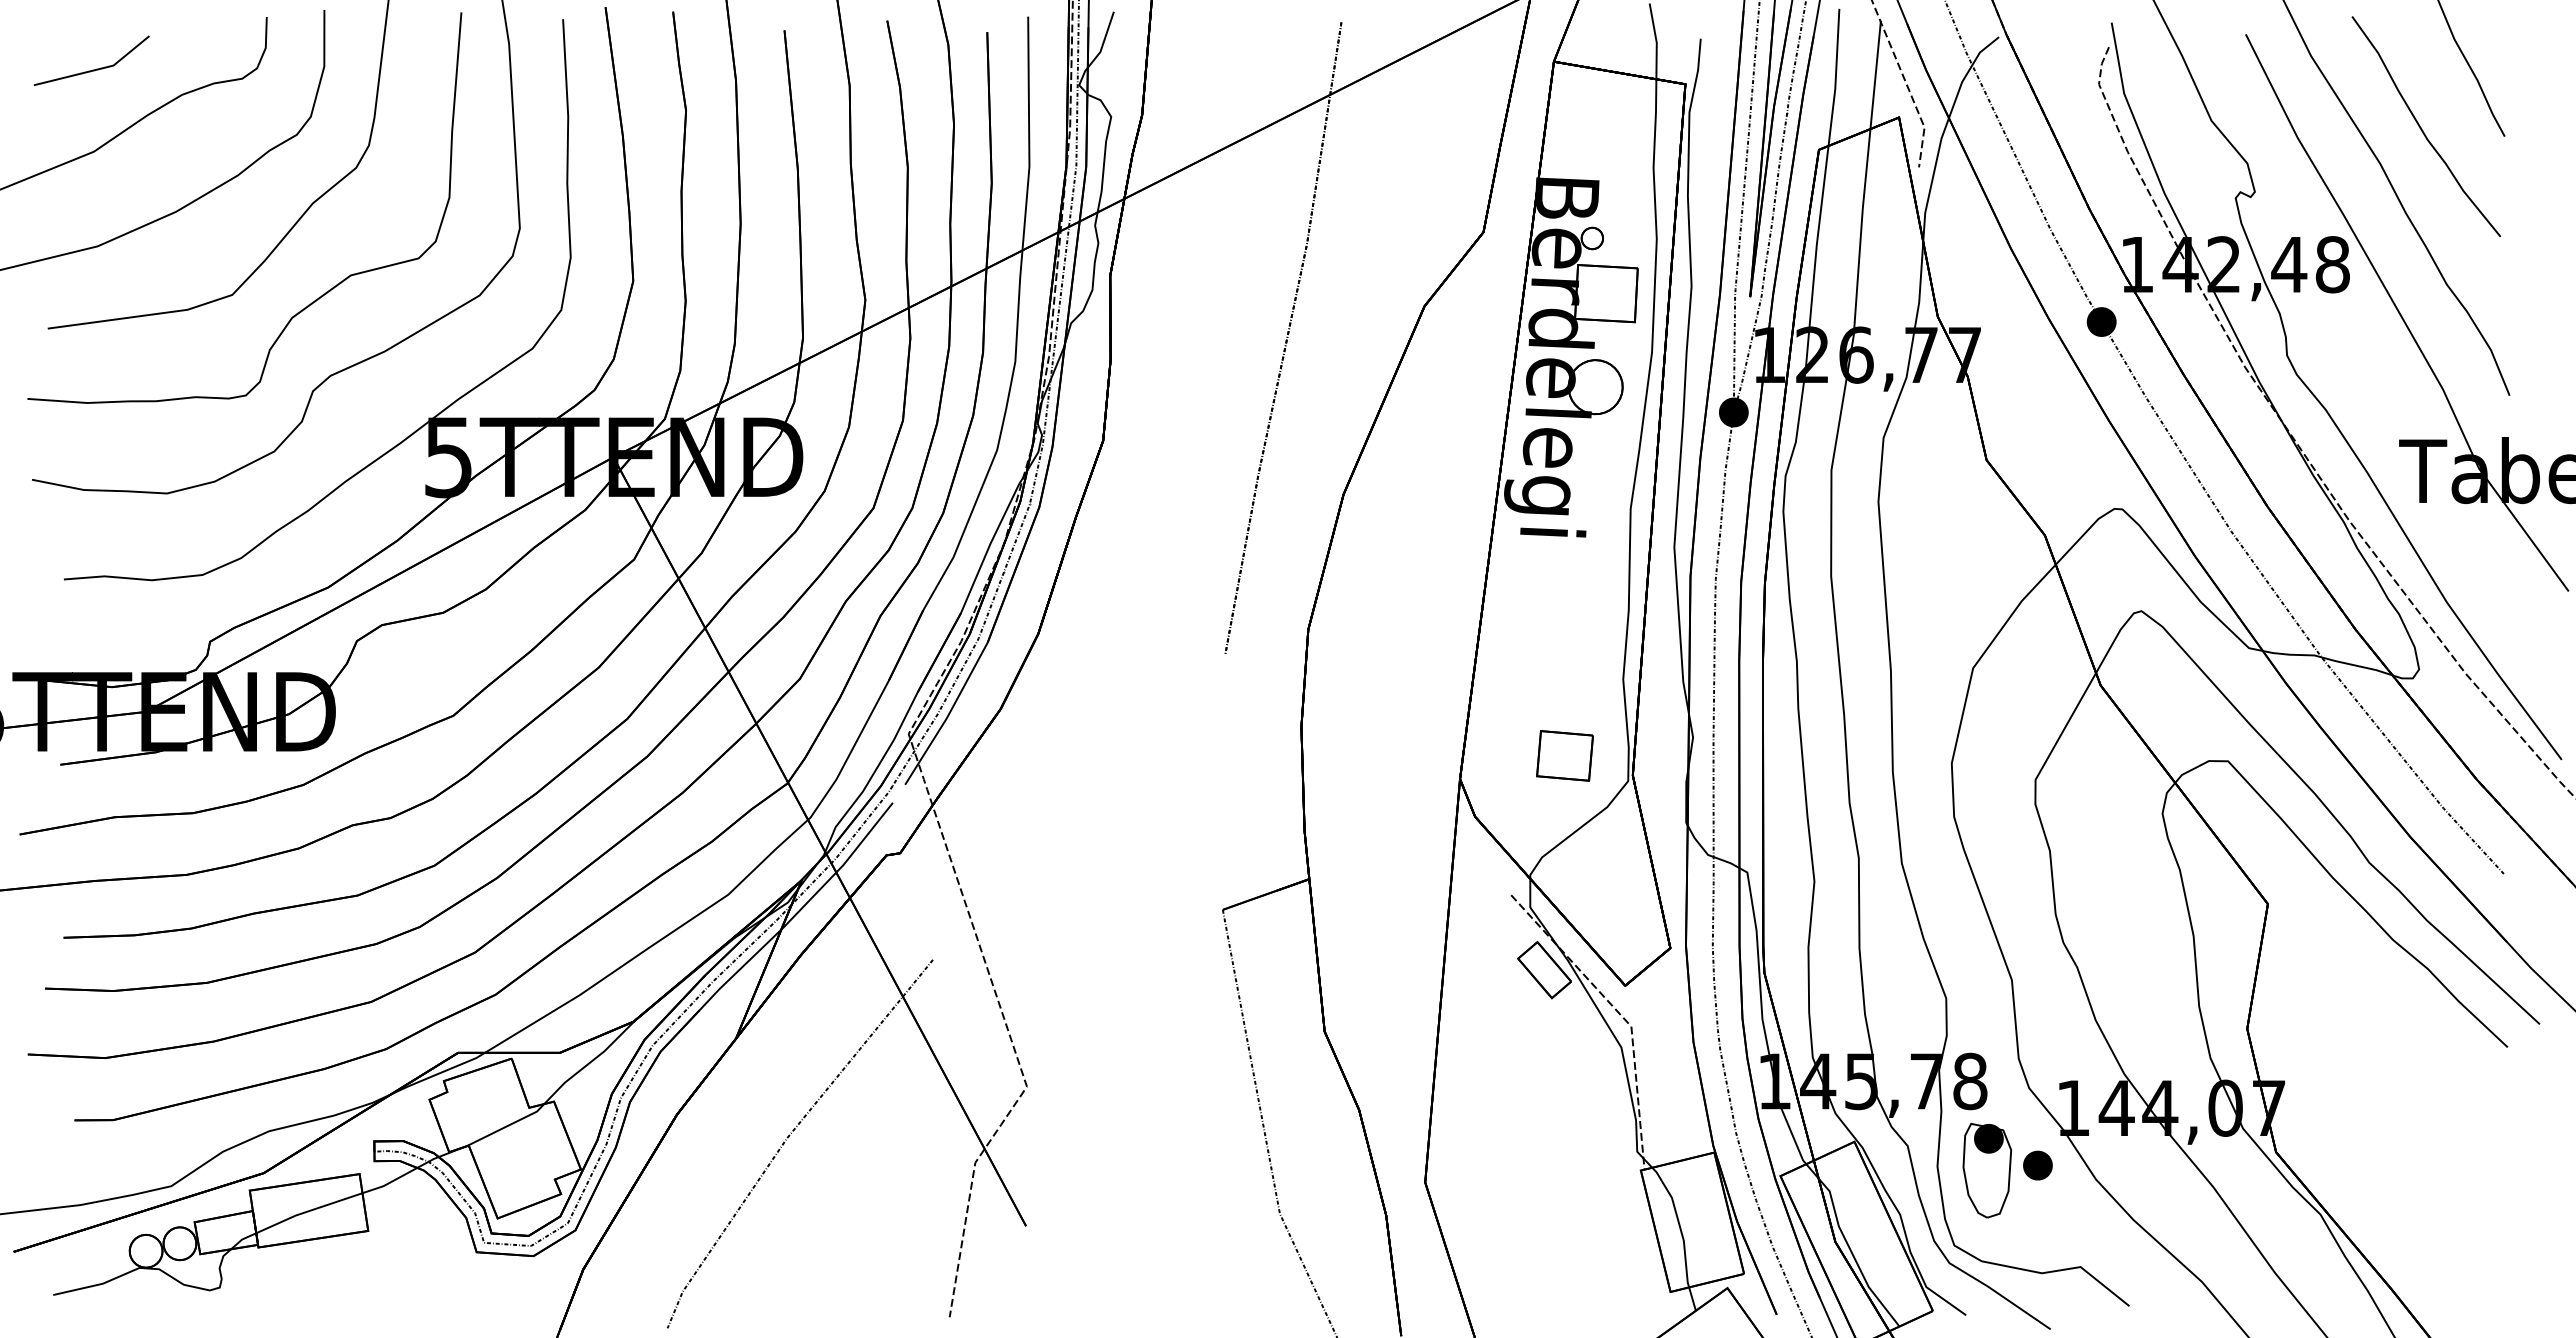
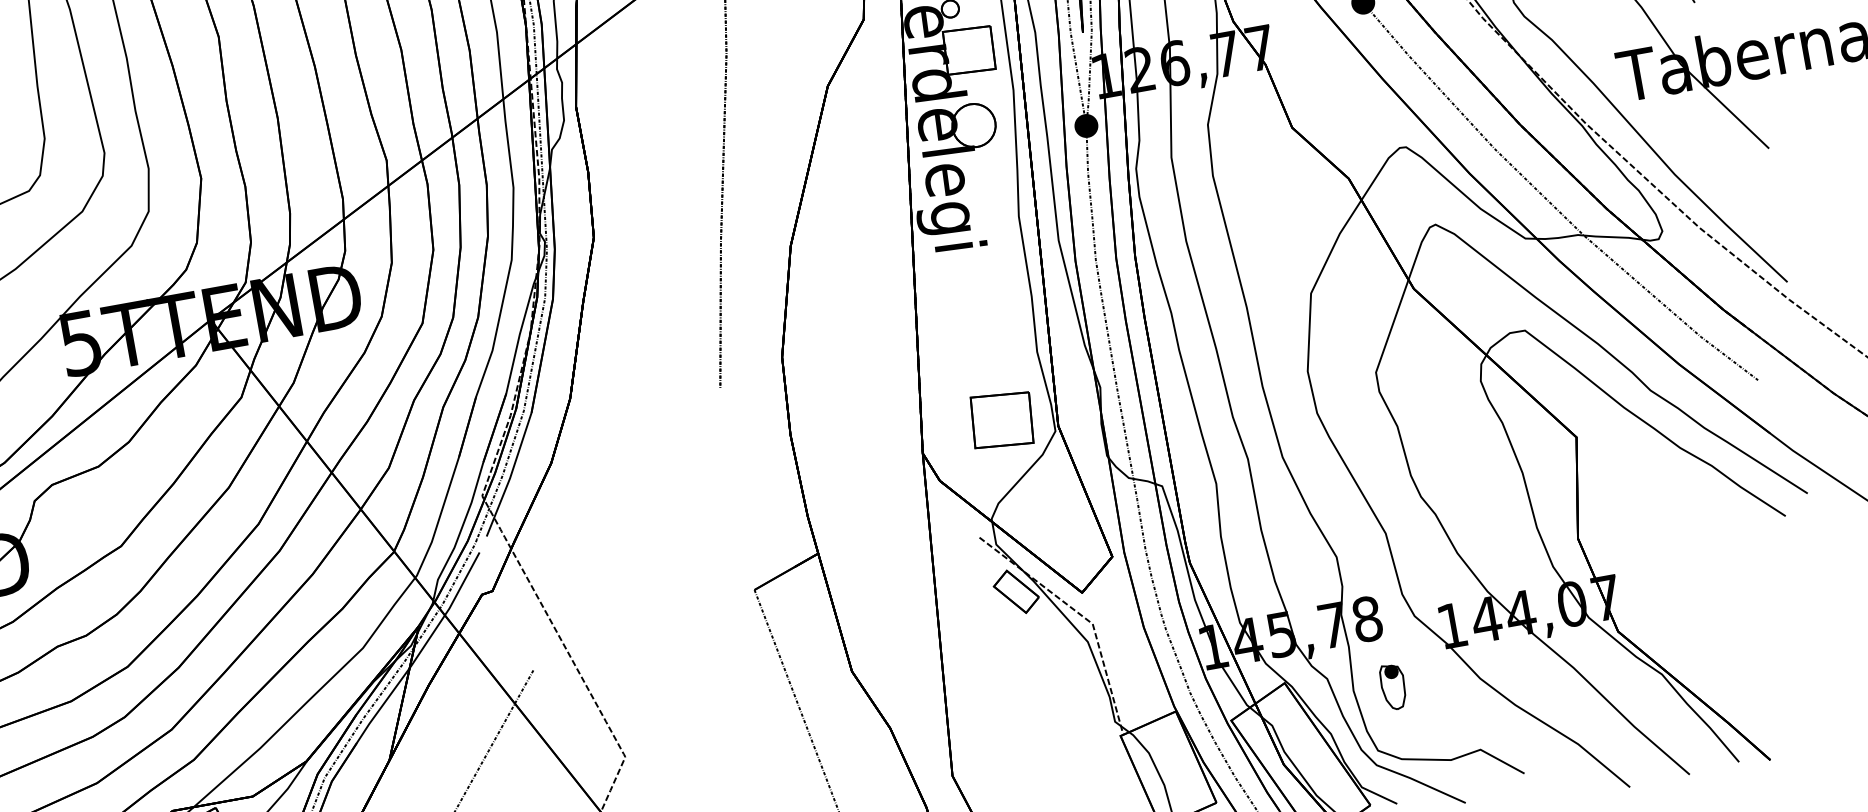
part: (1564, 755) -> (1001, 420), size x1.4
part: (2037, 1165) -> (1432, 675), removed
part: (1987, 1170) -> (1393, 686), size x0.6

